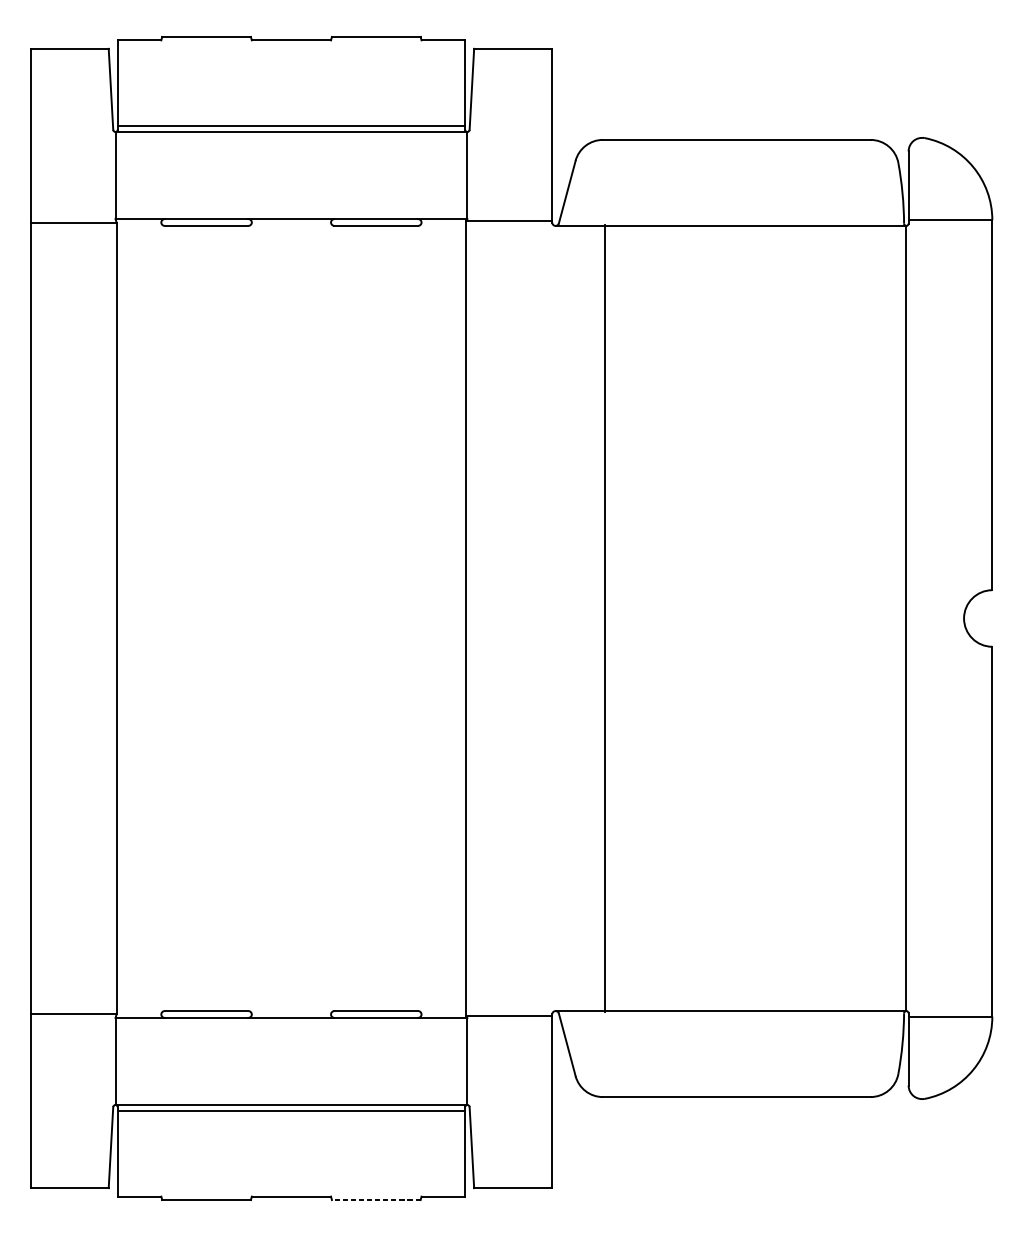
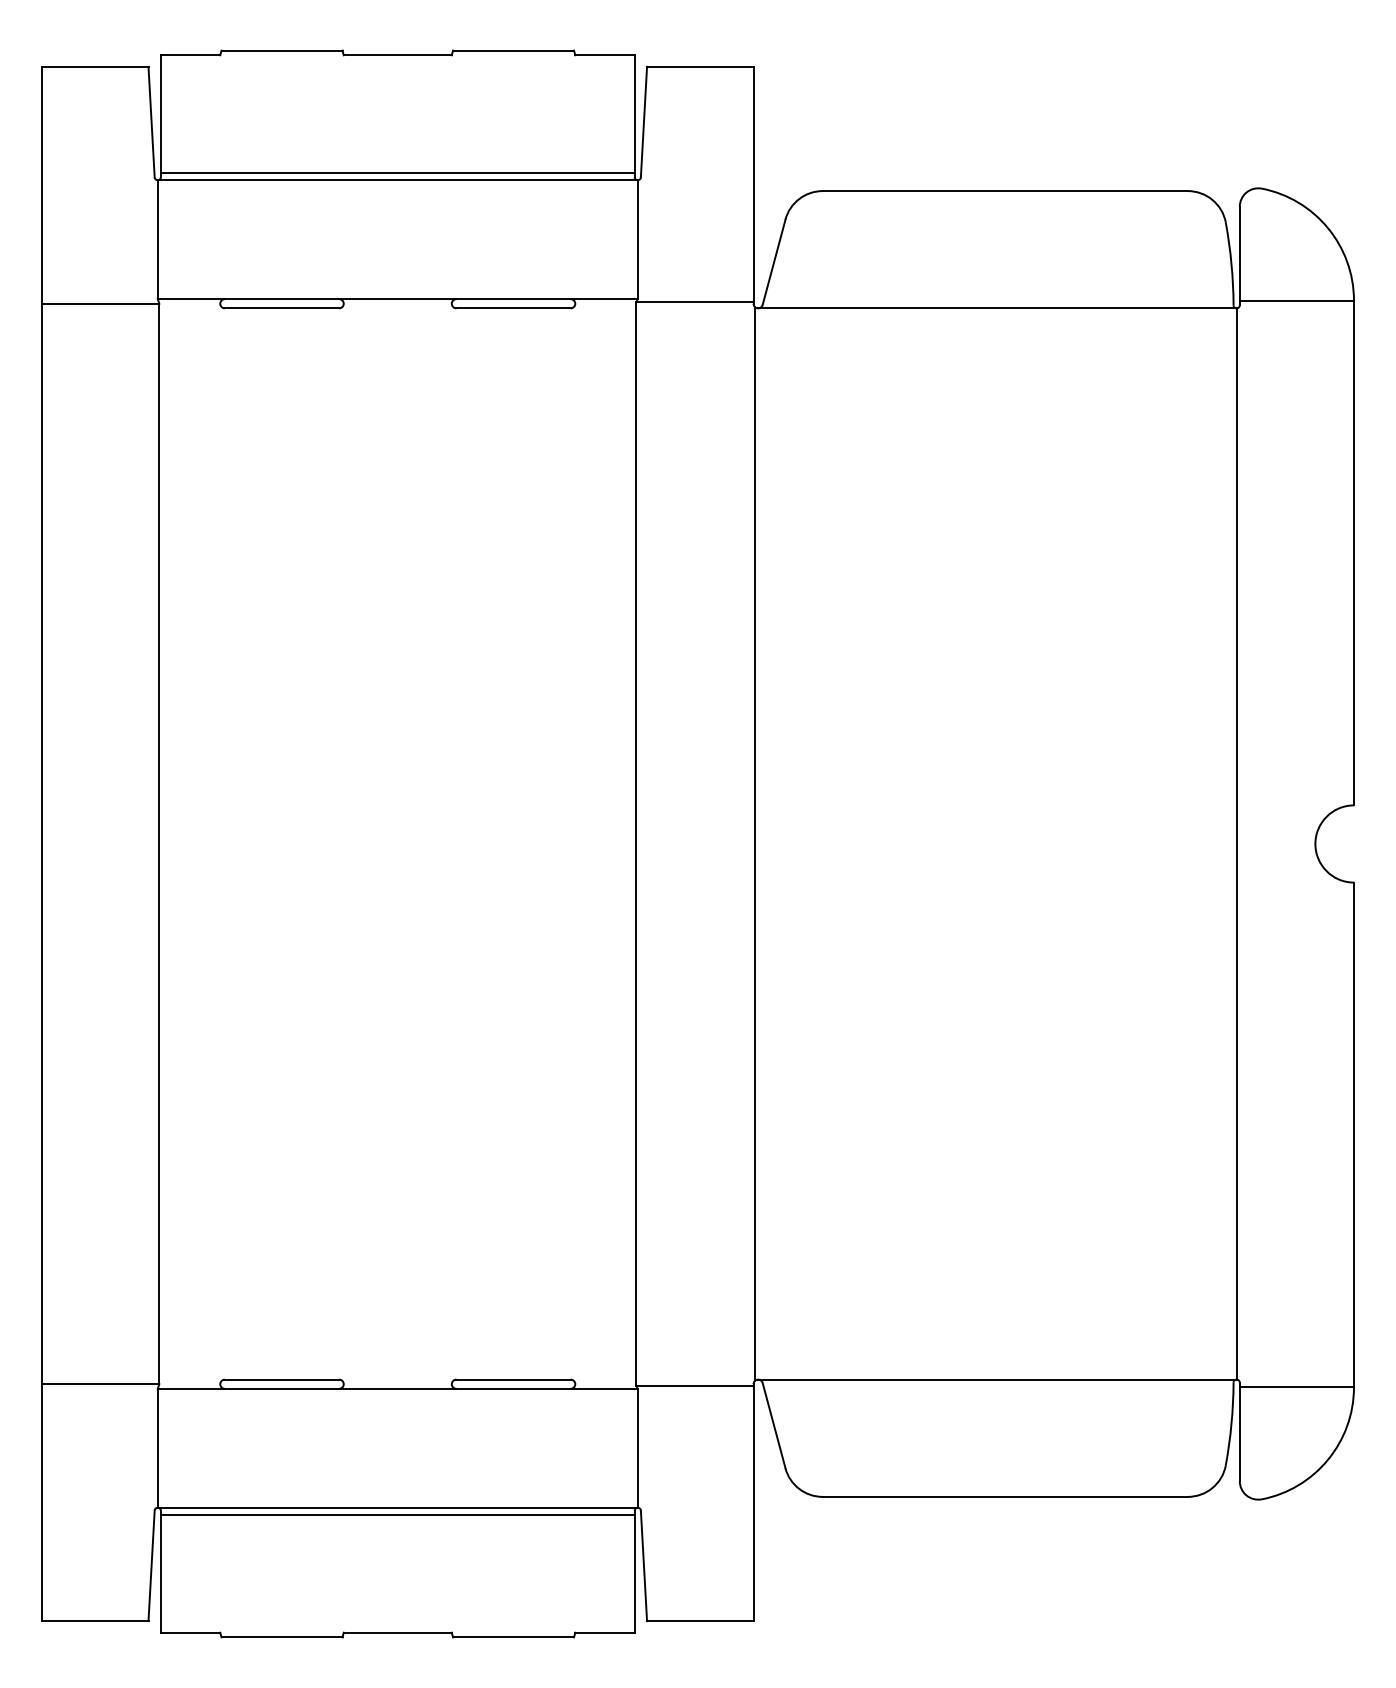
line: (604, 618) -> (755, 843), moved
line: (376, 1200) -> (513, 1637), dashed -> solid

